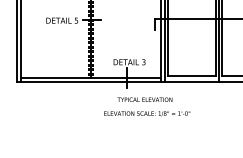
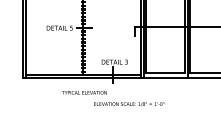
text: (145, 99) -> (84, 92), moved

